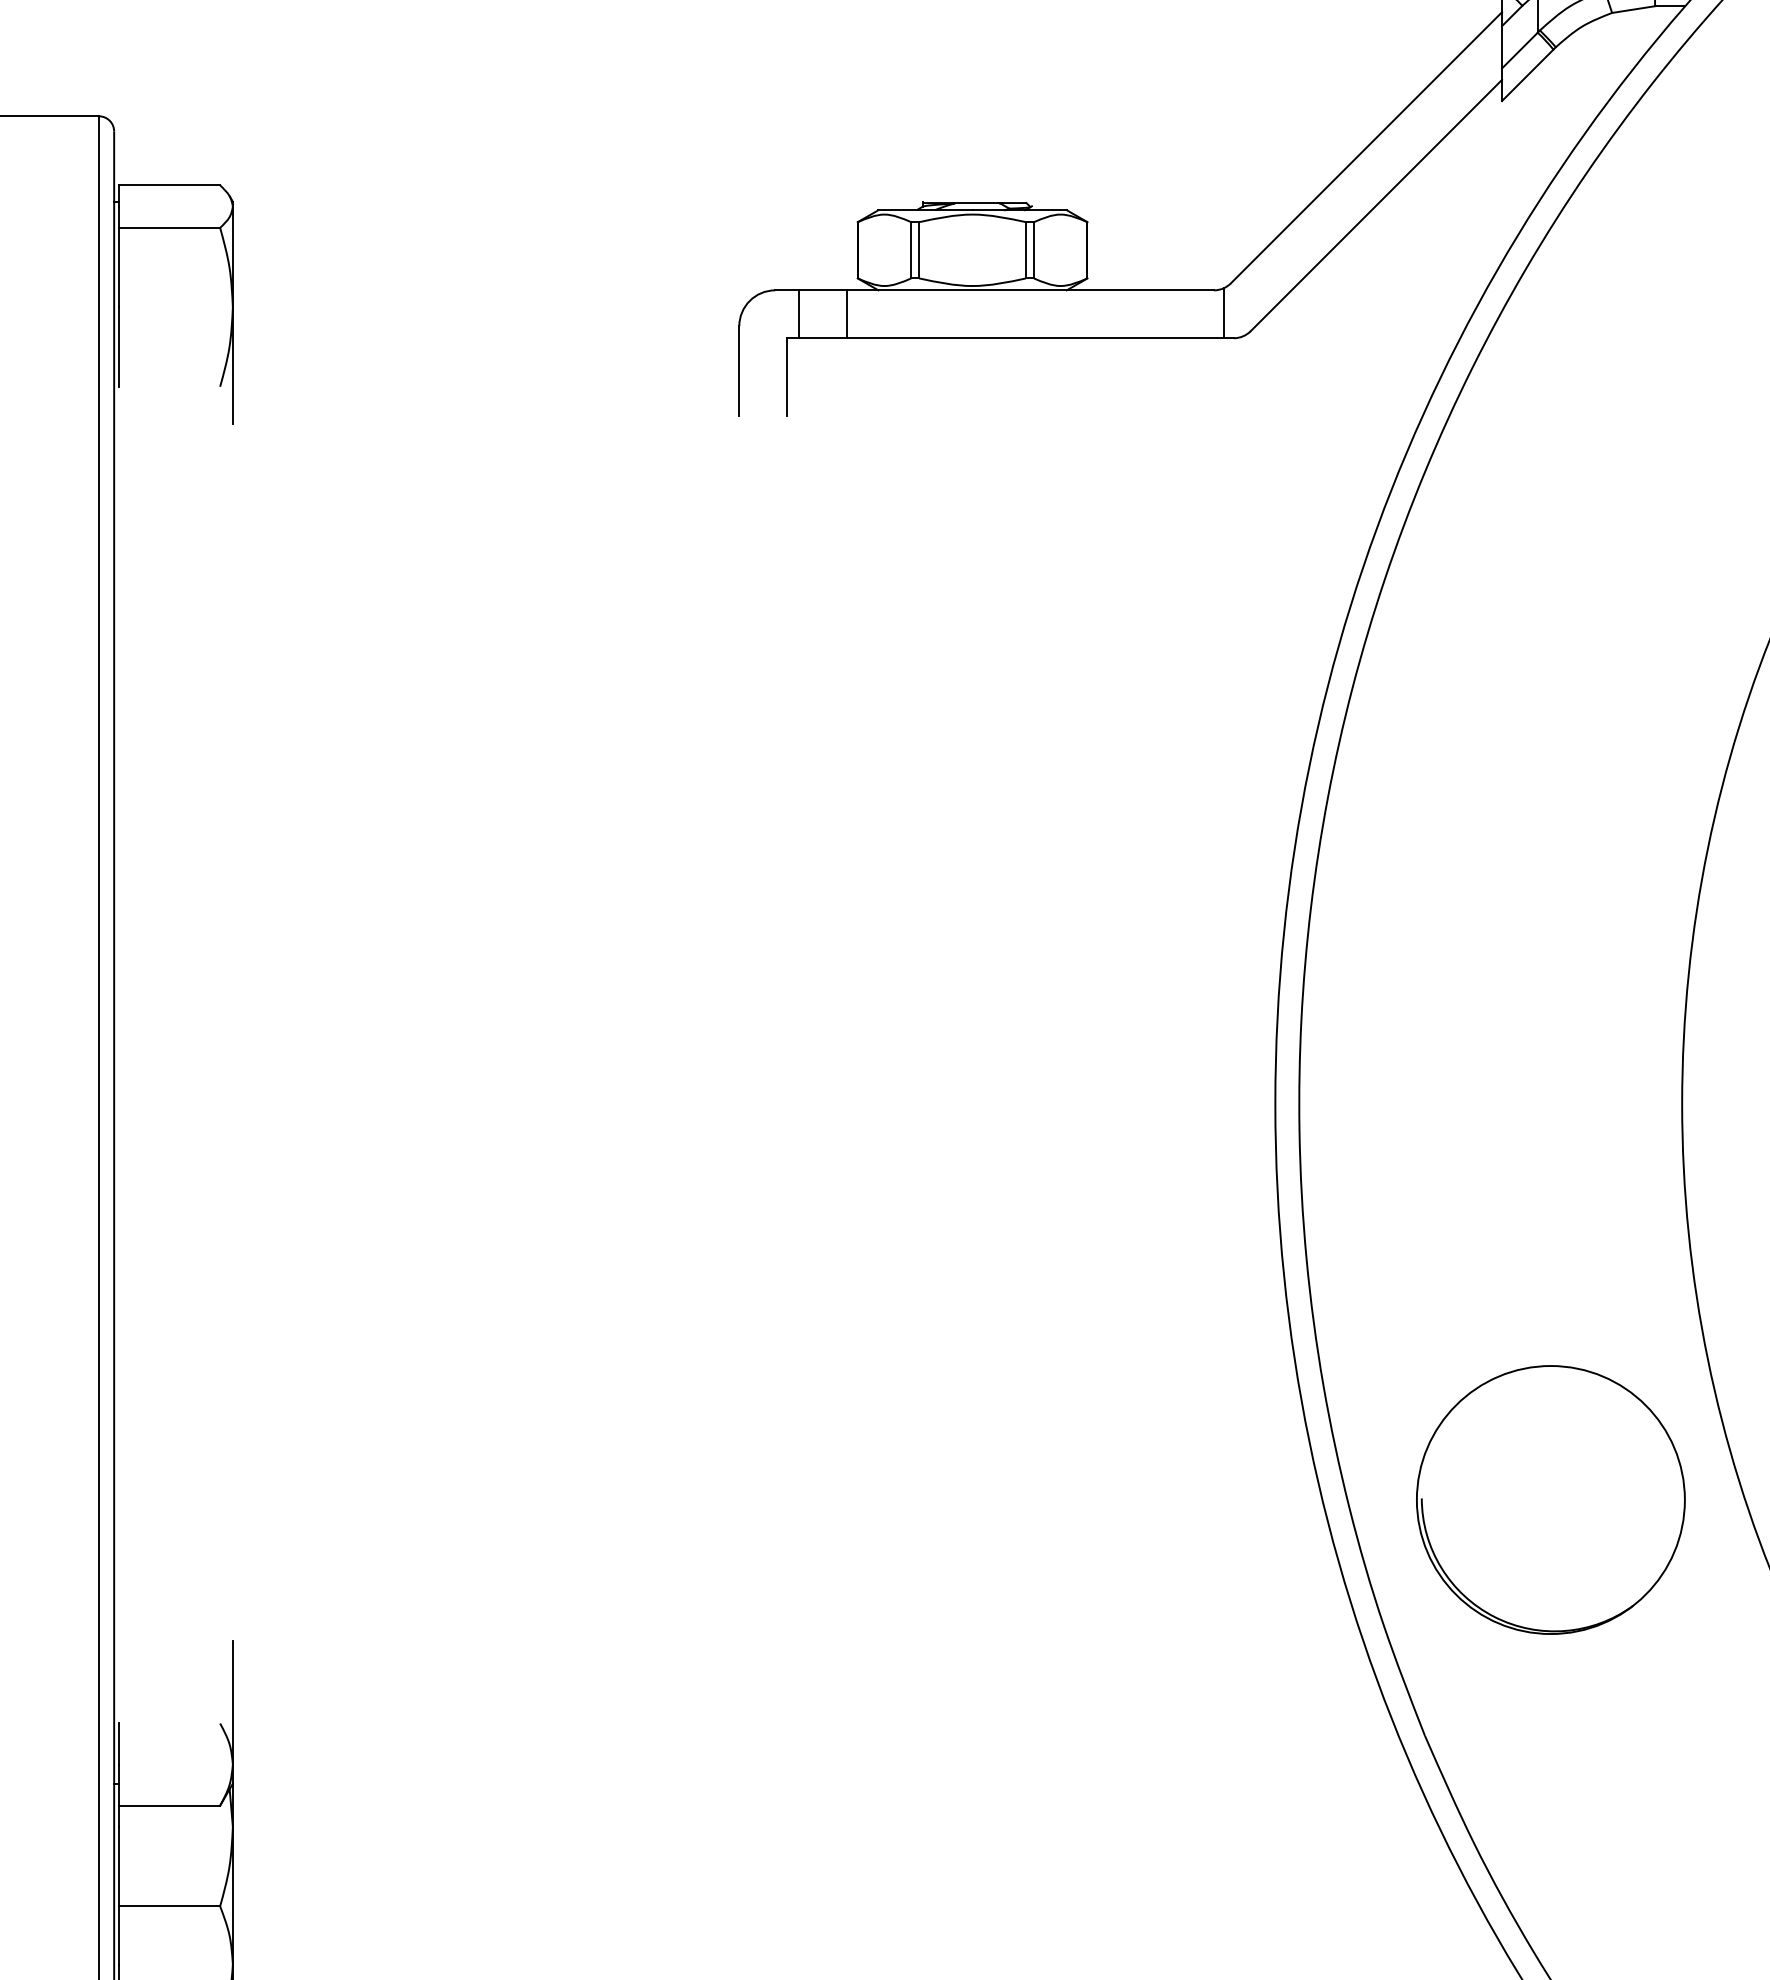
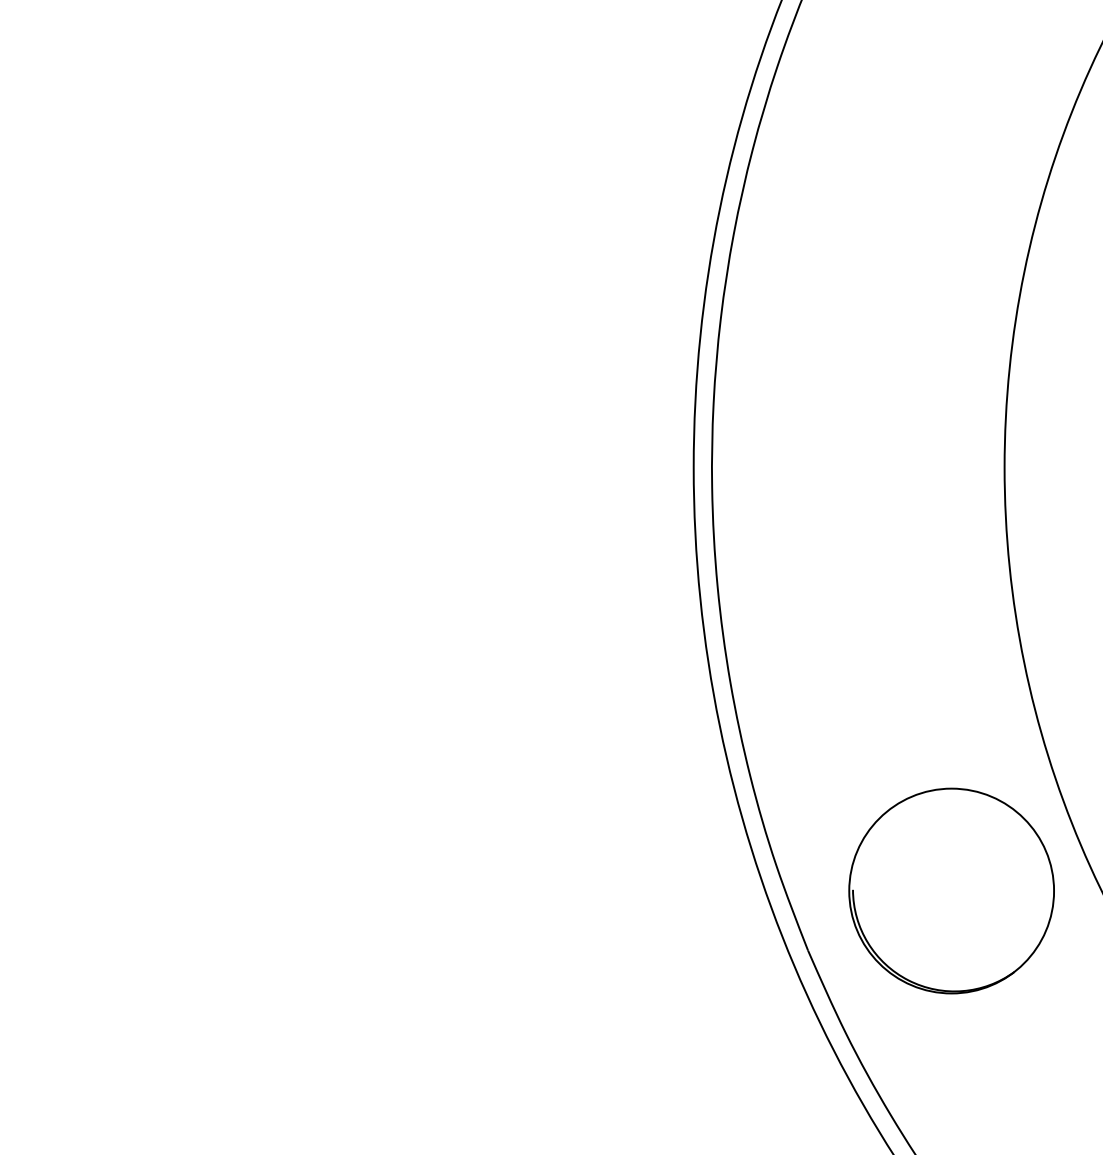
part: (1550, 1499) -> (951, 890), moved

